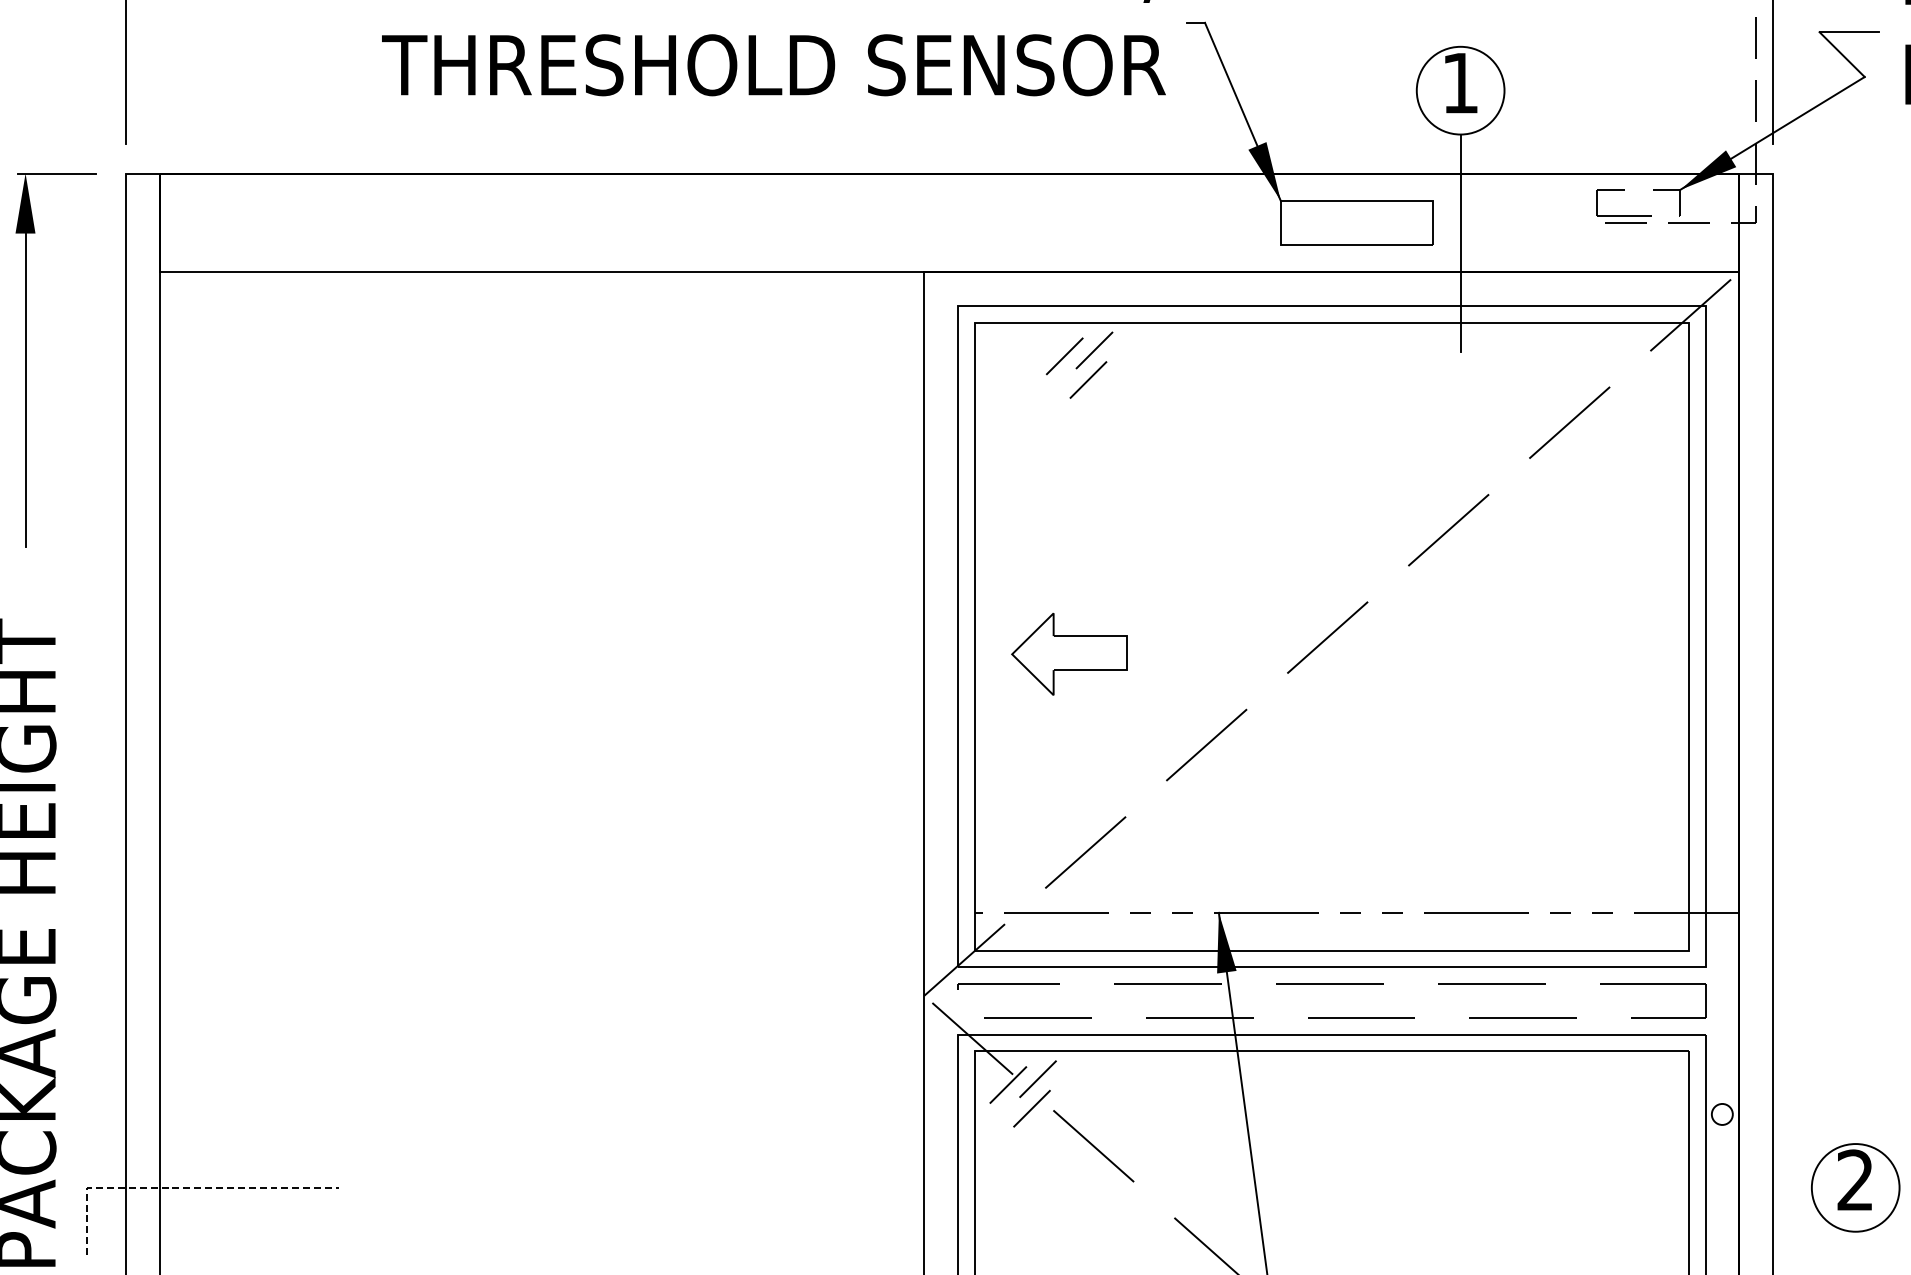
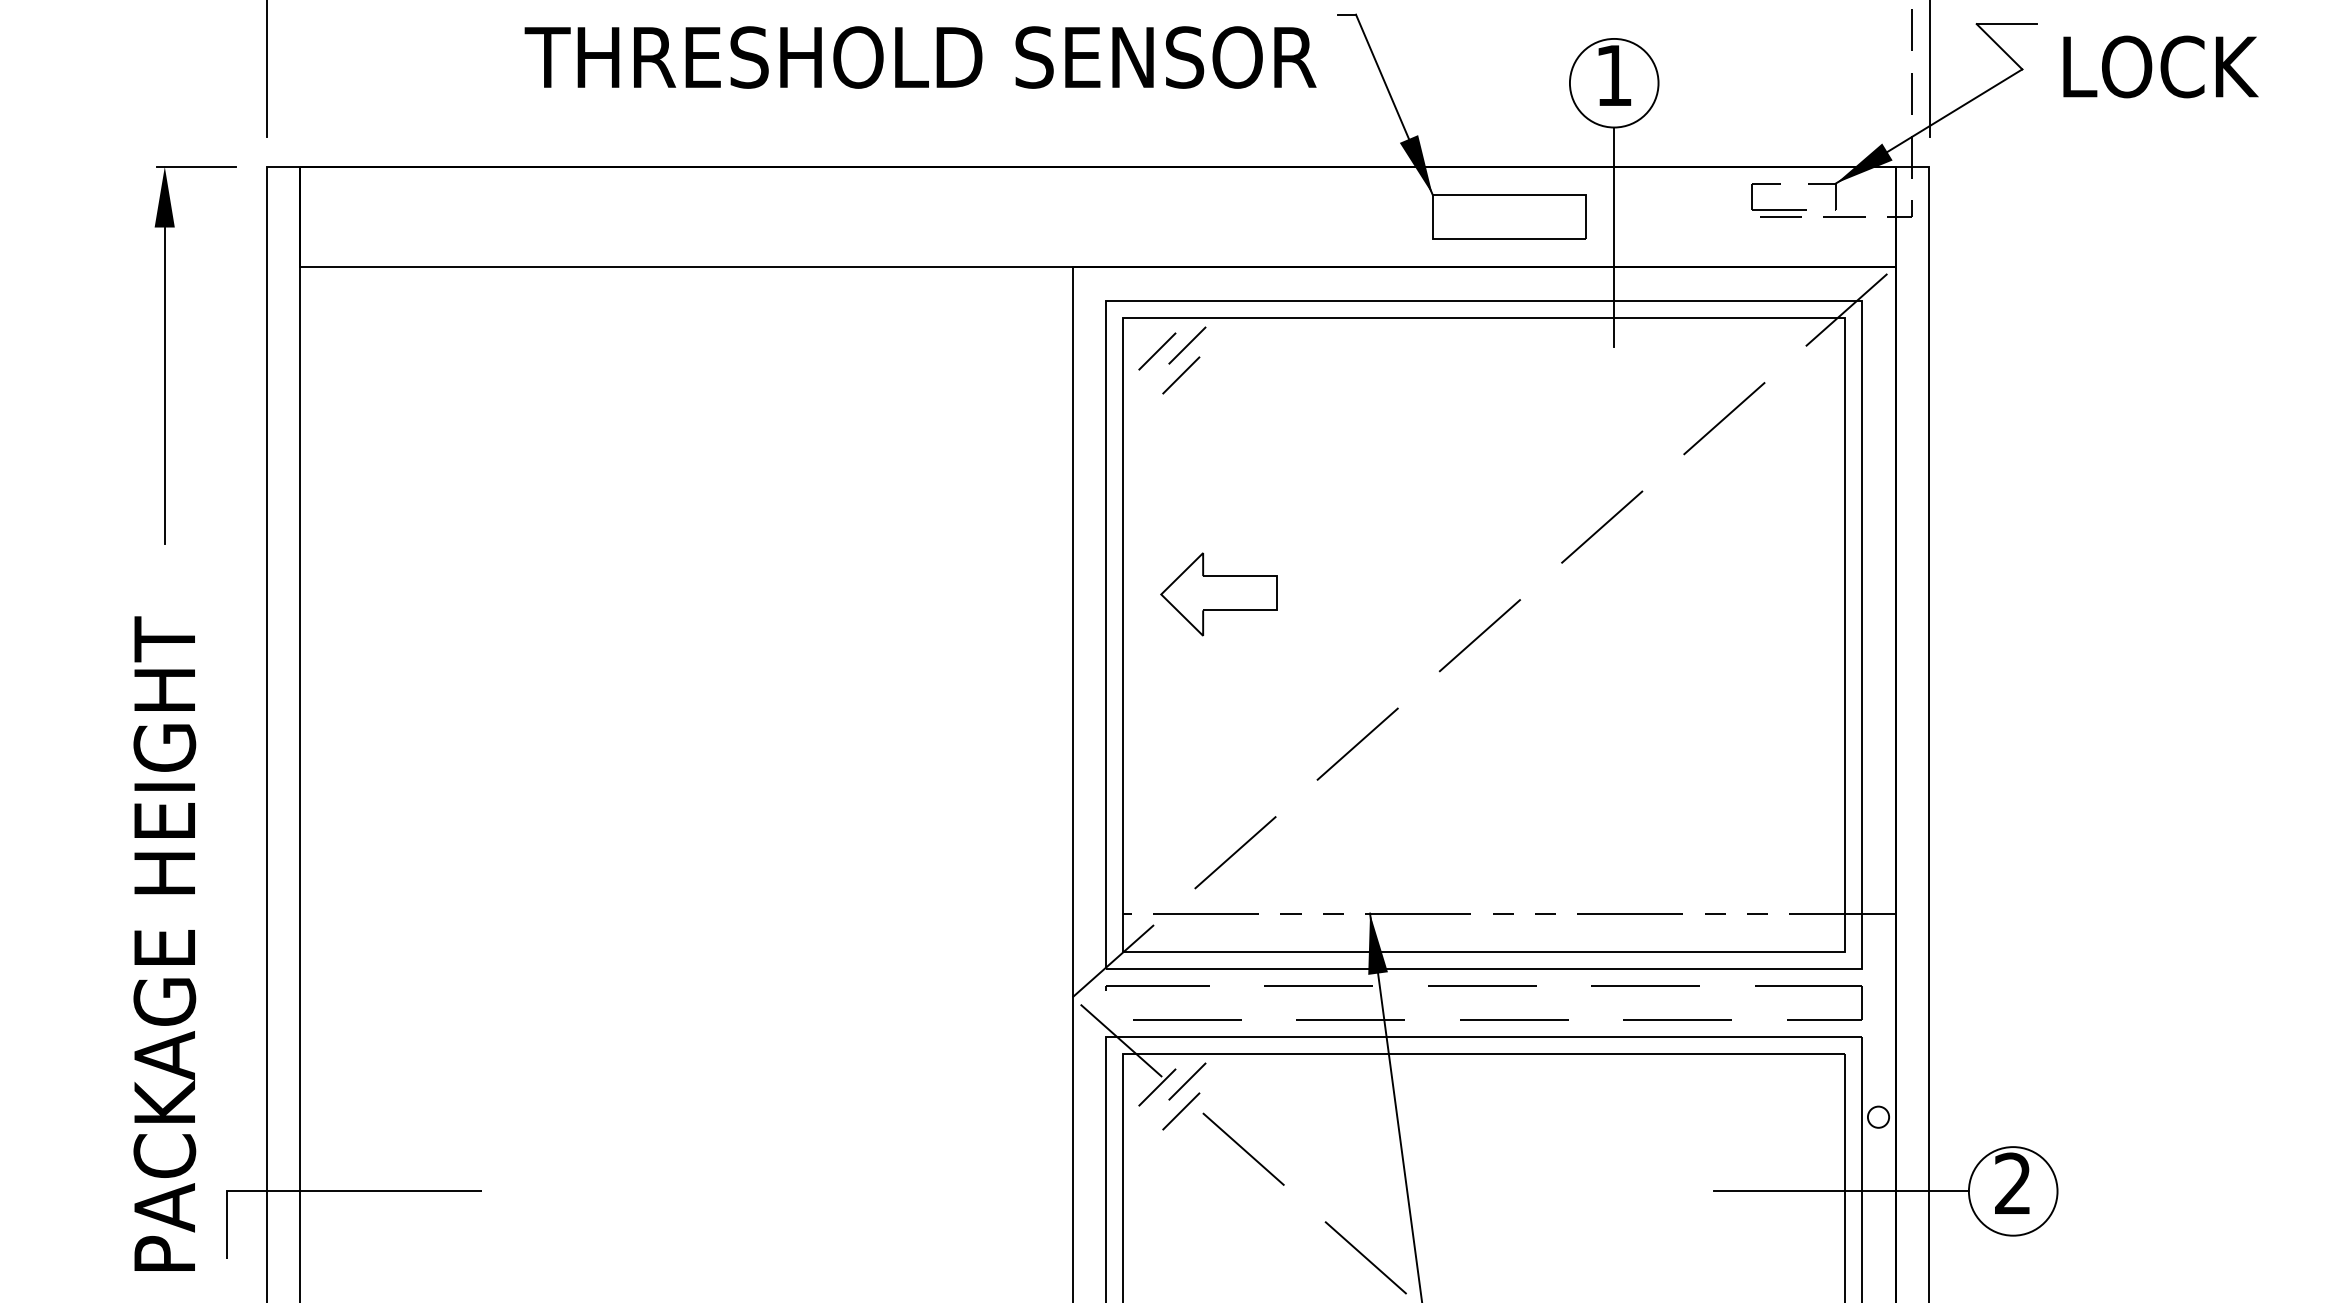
part: (1079, 365) -> (1172, 360), moved
part: (1068, 654) -> (1218, 594), moved
line: (178, 1187) -> (319, 1191), dashed -> solid
line: (1685, 1187) -> (1841, 1191), added

